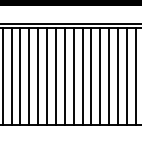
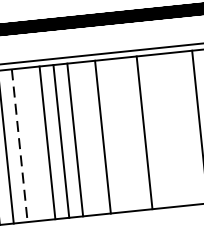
line: (20, 76) -> (19, 145), solid -> dashed
line: (29, 76) -> (33, 144), removed
line: (64, 76) -> (88, 138), removed
line: (82, 76) -> (116, 135), removed
line: (91, 76) -> (130, 134), removed
line: (109, 76) -> (158, 131), removed
line: (118, 76) -> (173, 129), removed
line: (126, 76) -> (185, 128), removed

